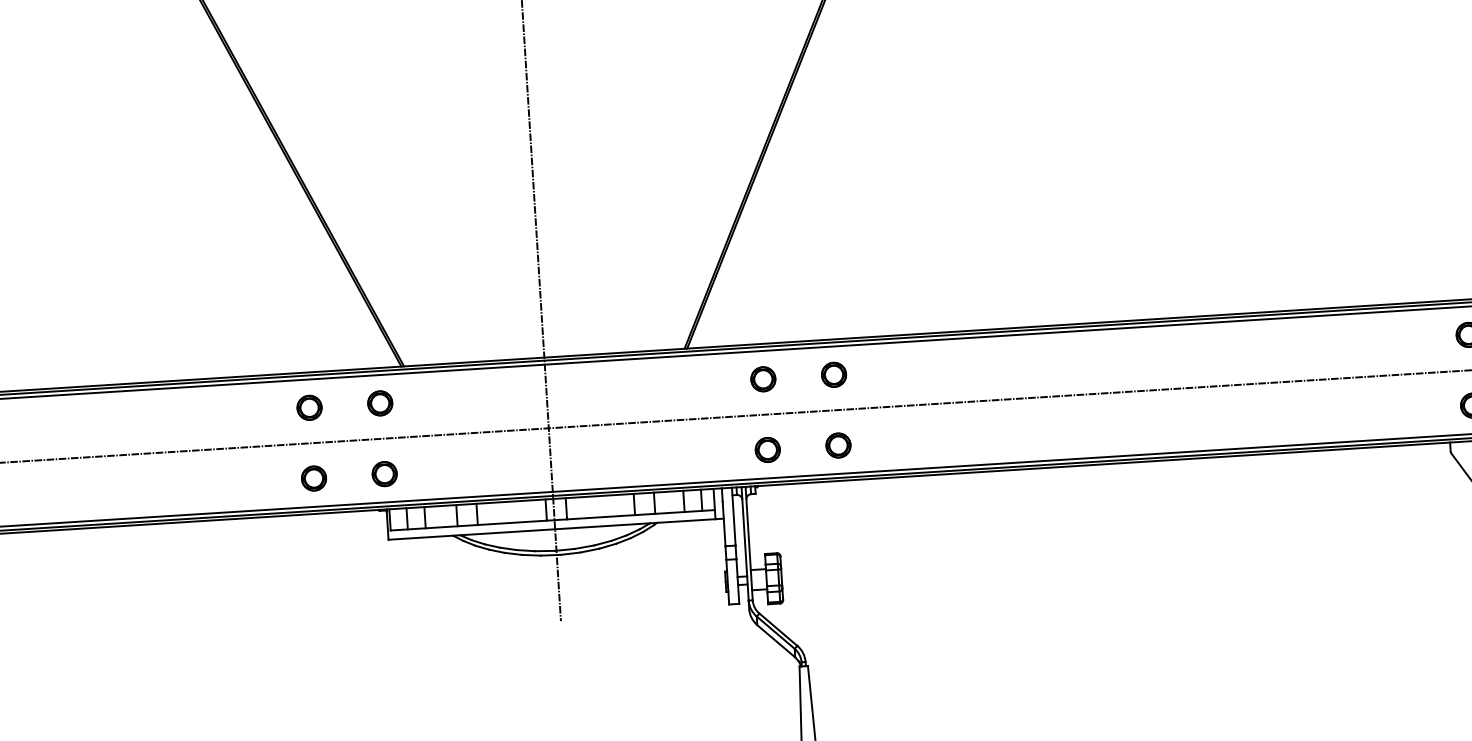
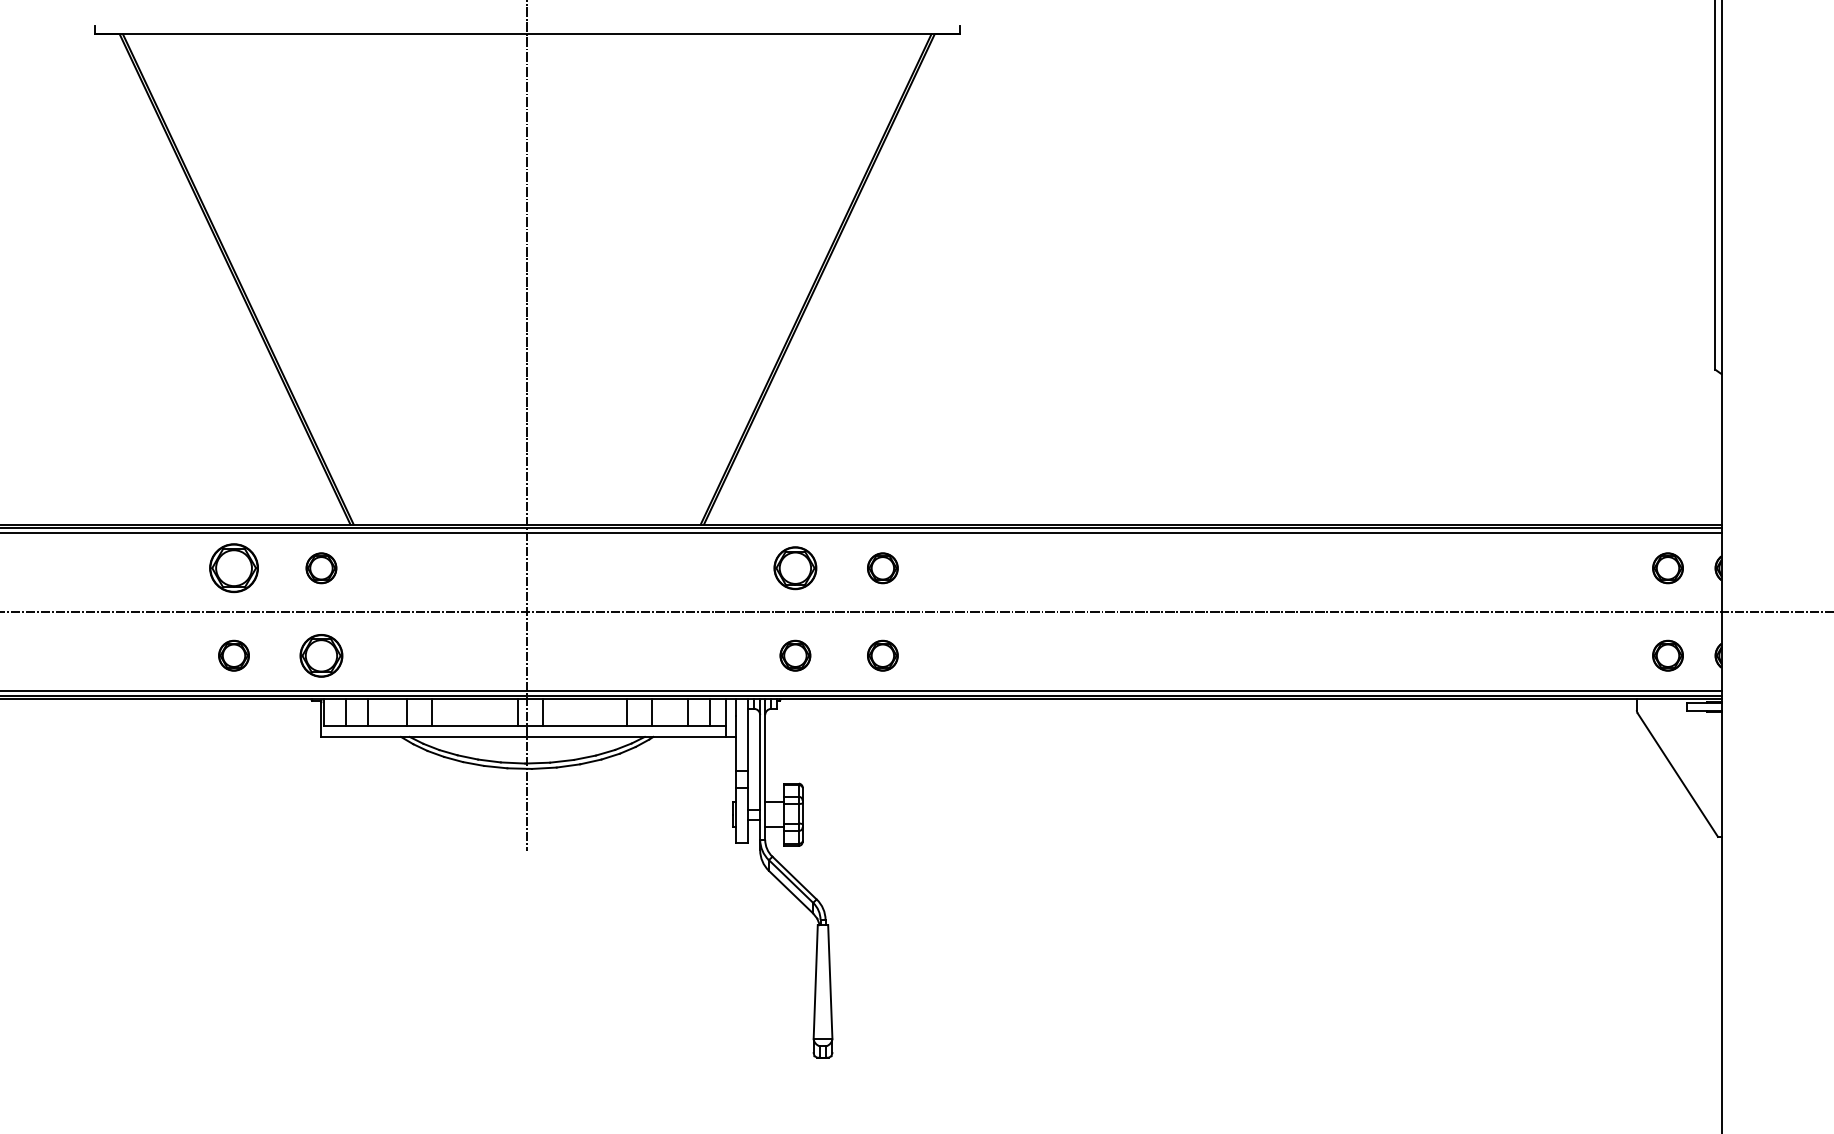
part: (763, 379) -> (795, 568), size x1.4
part: (309, 408) -> (233, 568), size x1.6
part: (384, 473) -> (321, 655), size x1.4

